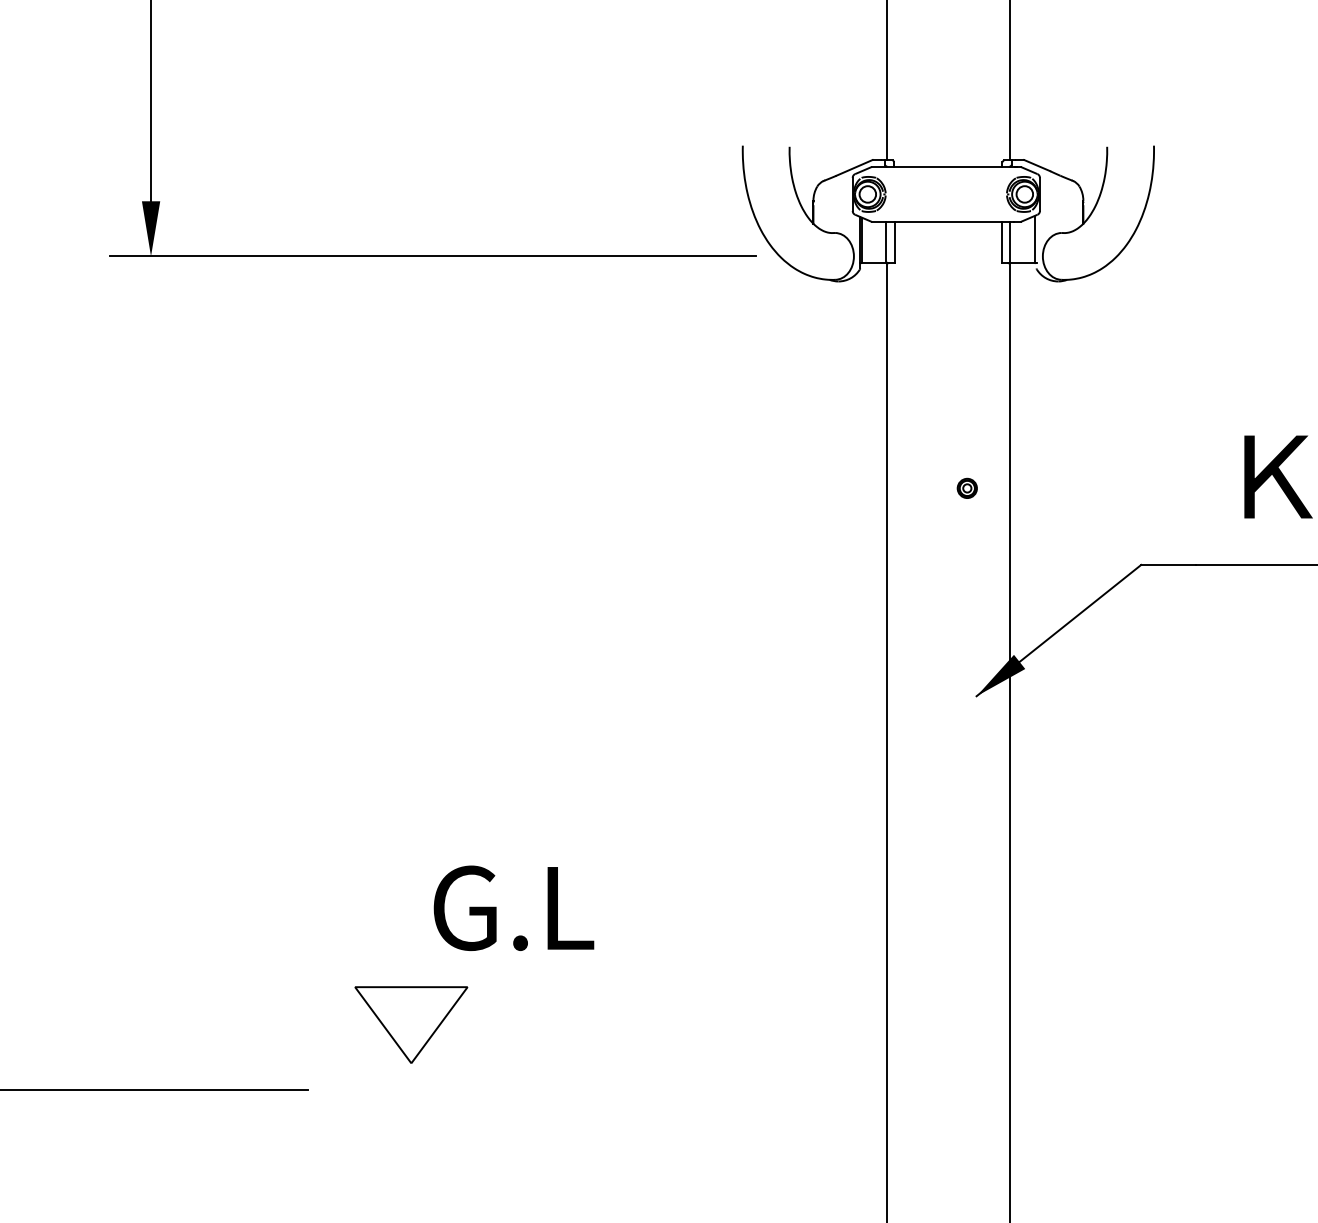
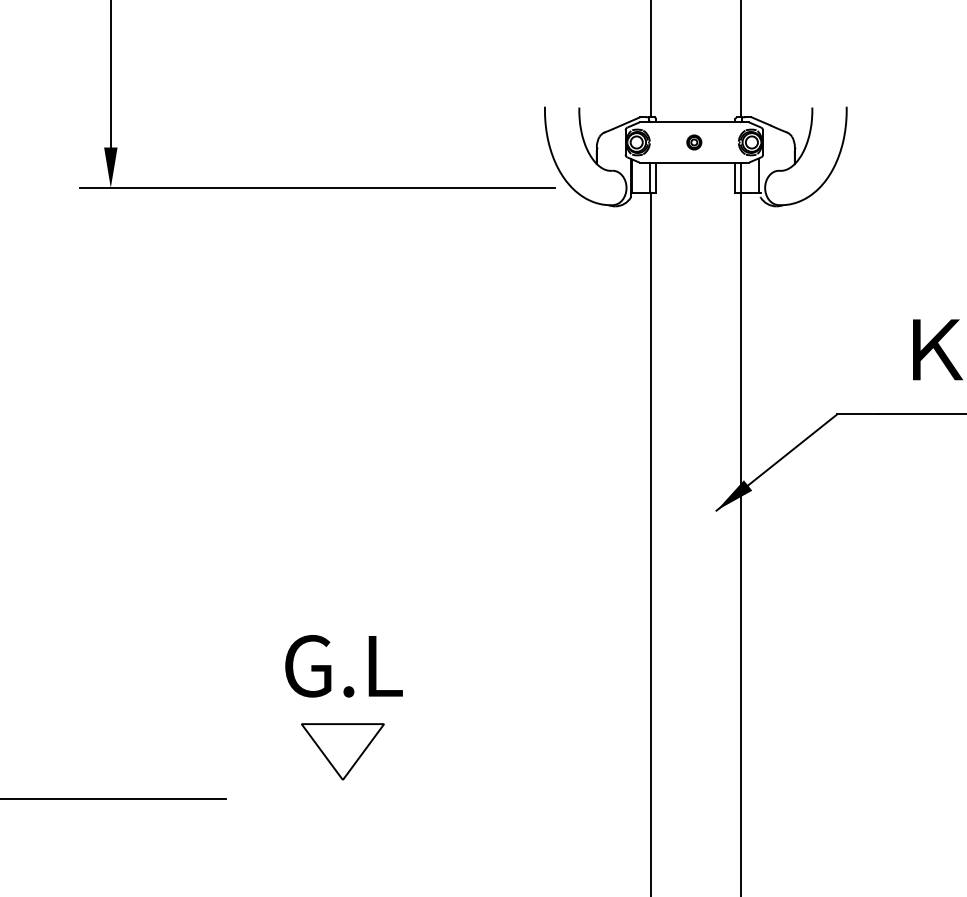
part: (966, 487) -> (693, 141), moved
text: (513, 907) -> (343, 665), moved
part: (411, 1024) -> (342, 751), moved

